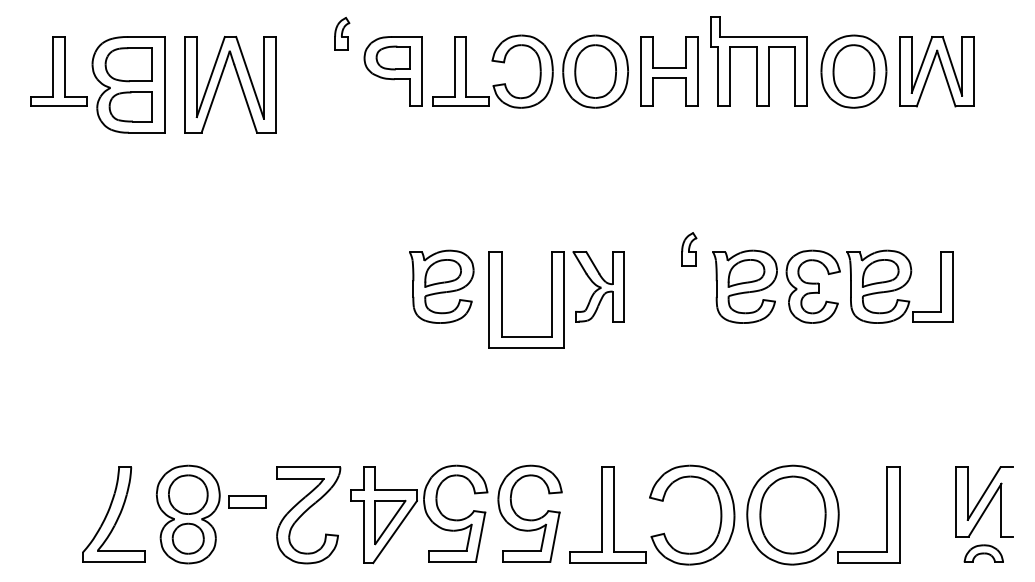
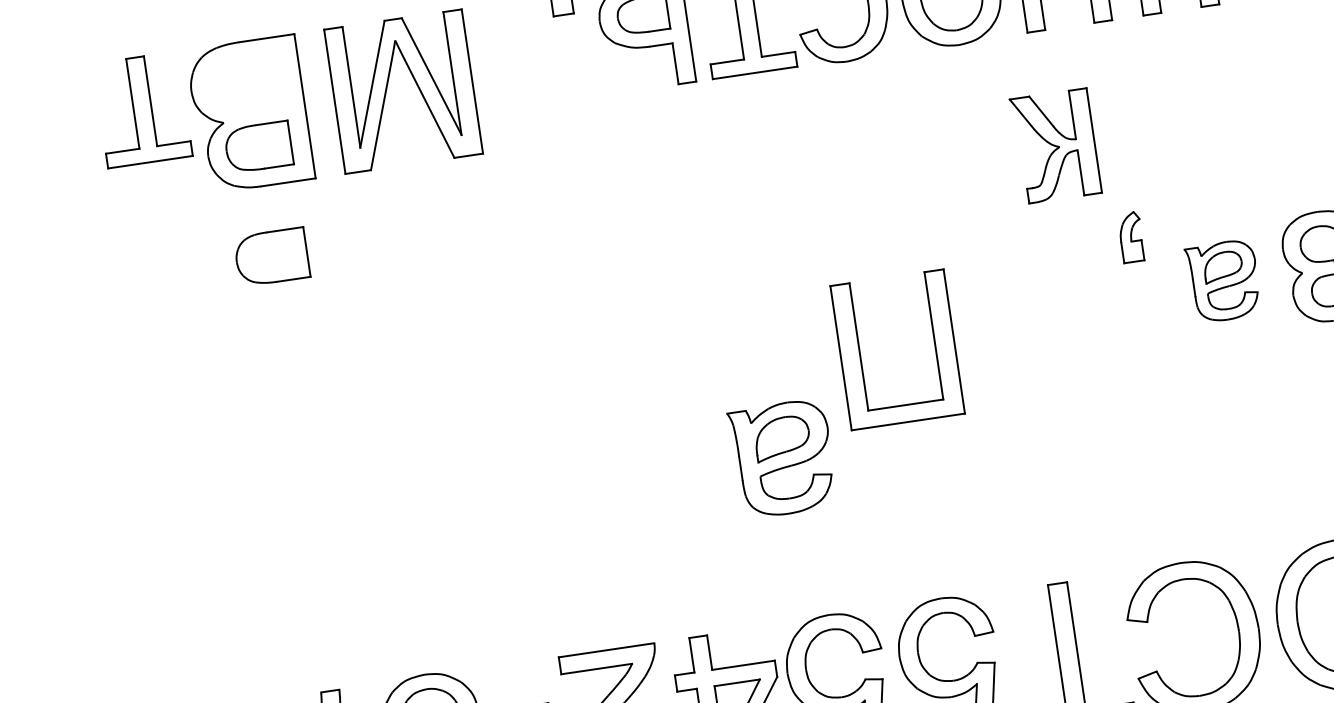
part: (128, 64) -> (271, 256), moved
part: (441, 286) -> (782, 458), moved
part: (598, 286) -> (1055, 145), moved
part: (744, 286) -> (1222, 281), size x0.7

